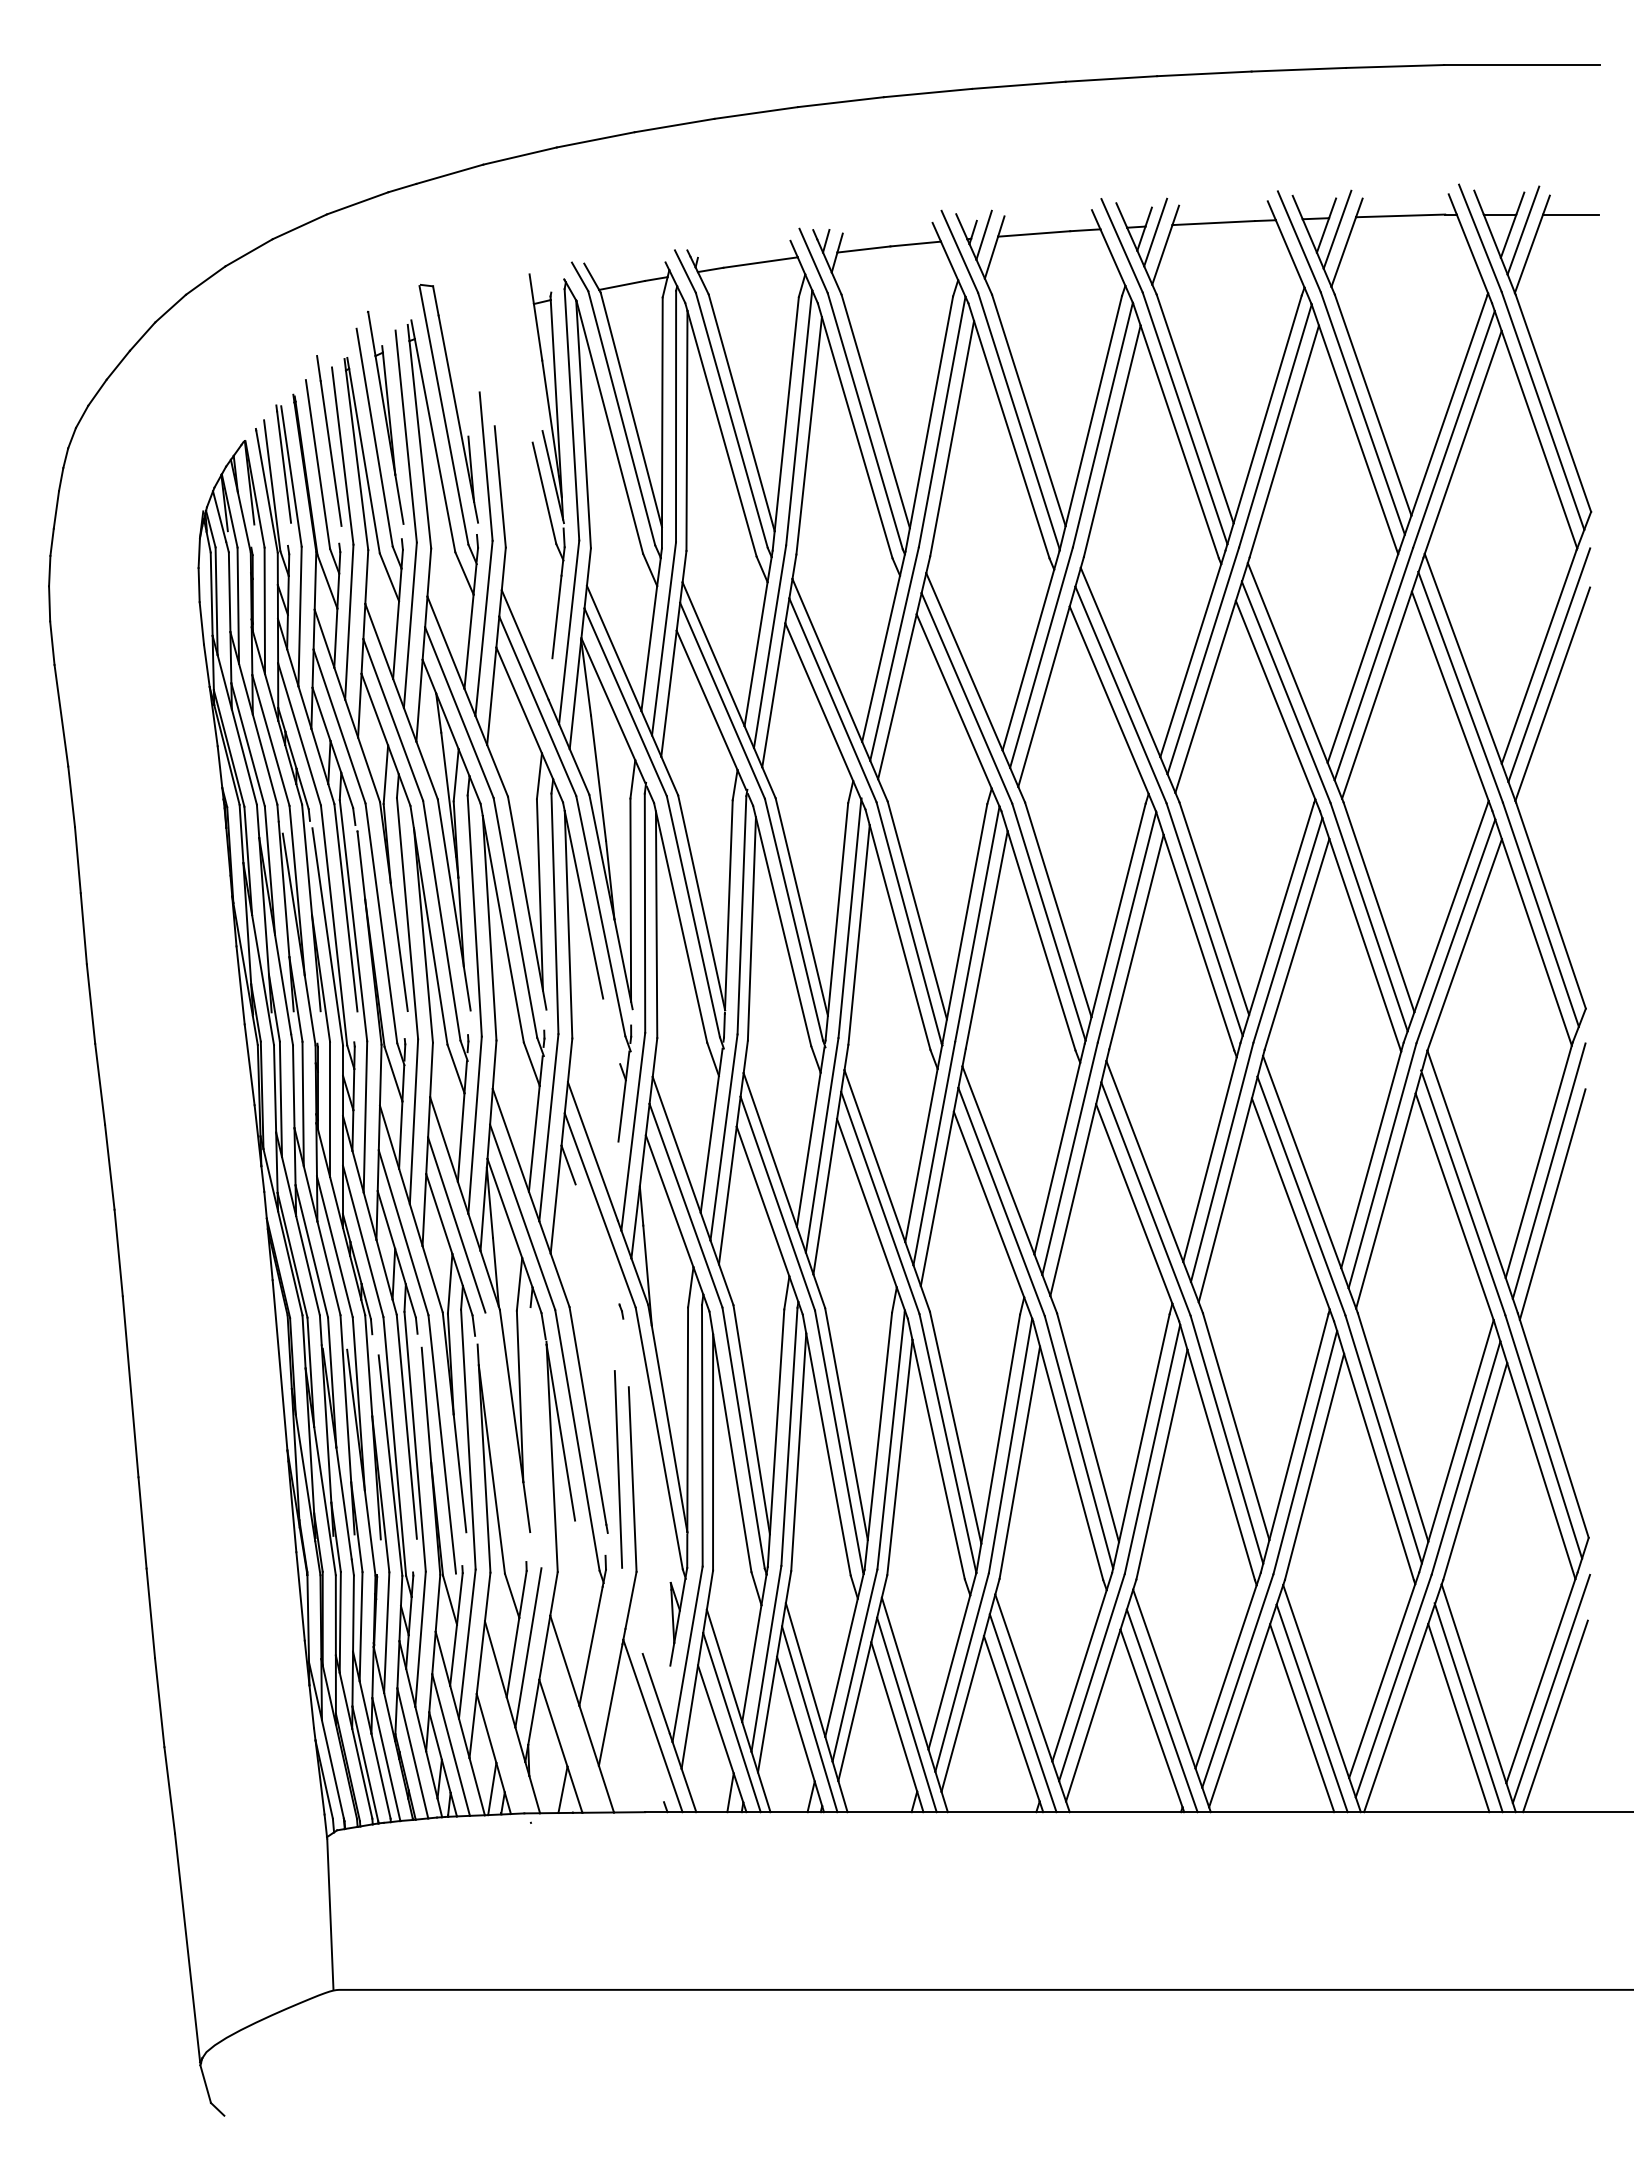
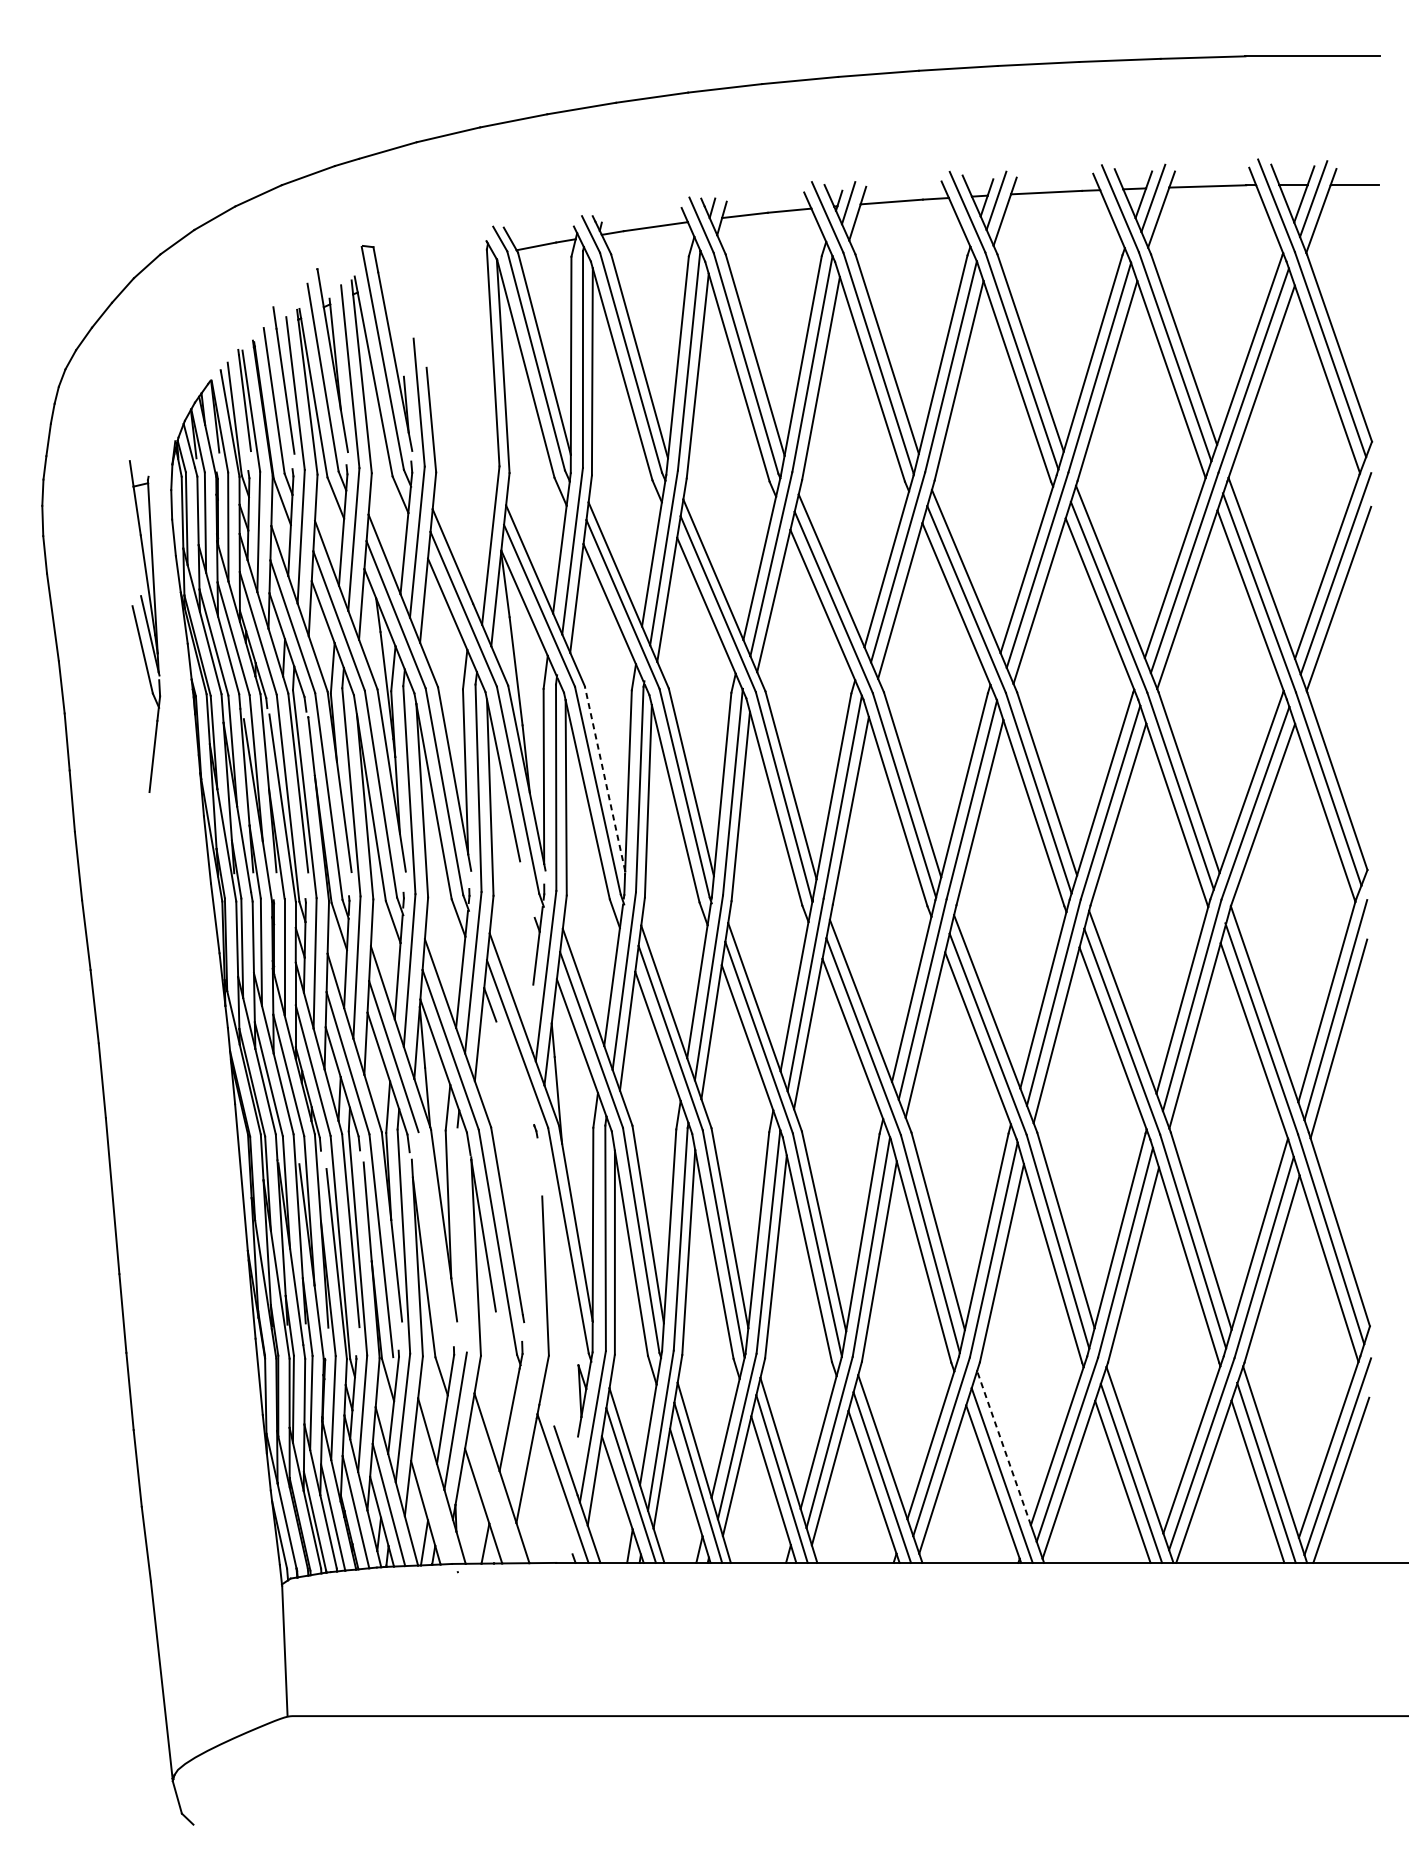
part: (546, 466) -> (144, 626), moved
line: (701, 902) -> (604, 778), solid -> dashed
line: (618, 1469) -> (533, 1267), removed
line: (1164, 1679) -> (1004, 1448), solid -> dashed

